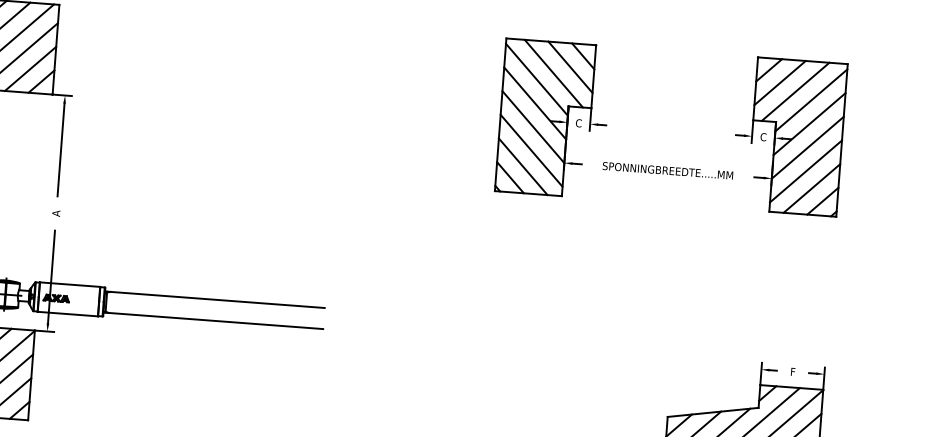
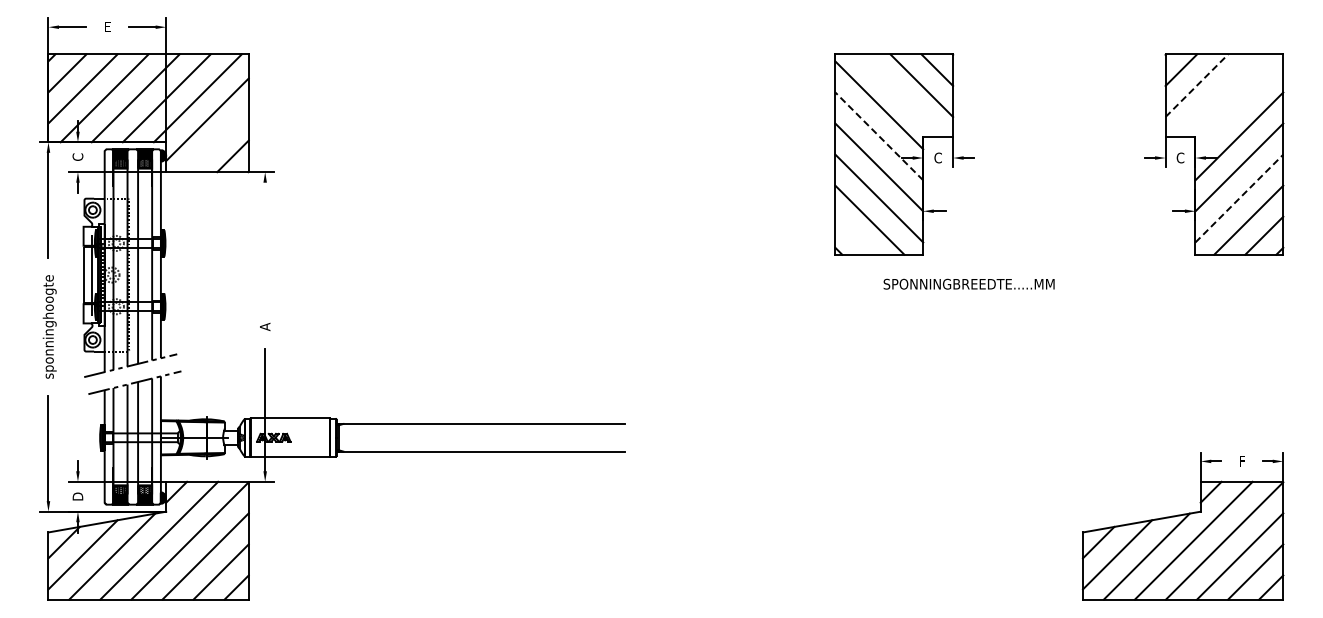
line: (30, 68) -> (217, 140), removed
line: (553, 73) -> (900, 95), removed
line: (780, 82) -> (1197, 85), solid -> dashed
line: (795, 91) -> (1217, 95), removed
line: (811, 100) -> (1239, 105), removed
line: (534, 103) -> (878, 136), solid -> dashed
line: (61, 149) -> (265, 243), removed
text: (667, 170) -> (968, 283), moved
line: (806, 171) -> (1239, 198), solid -> dashed
line: (510, 177) -> (854, 235), removed

